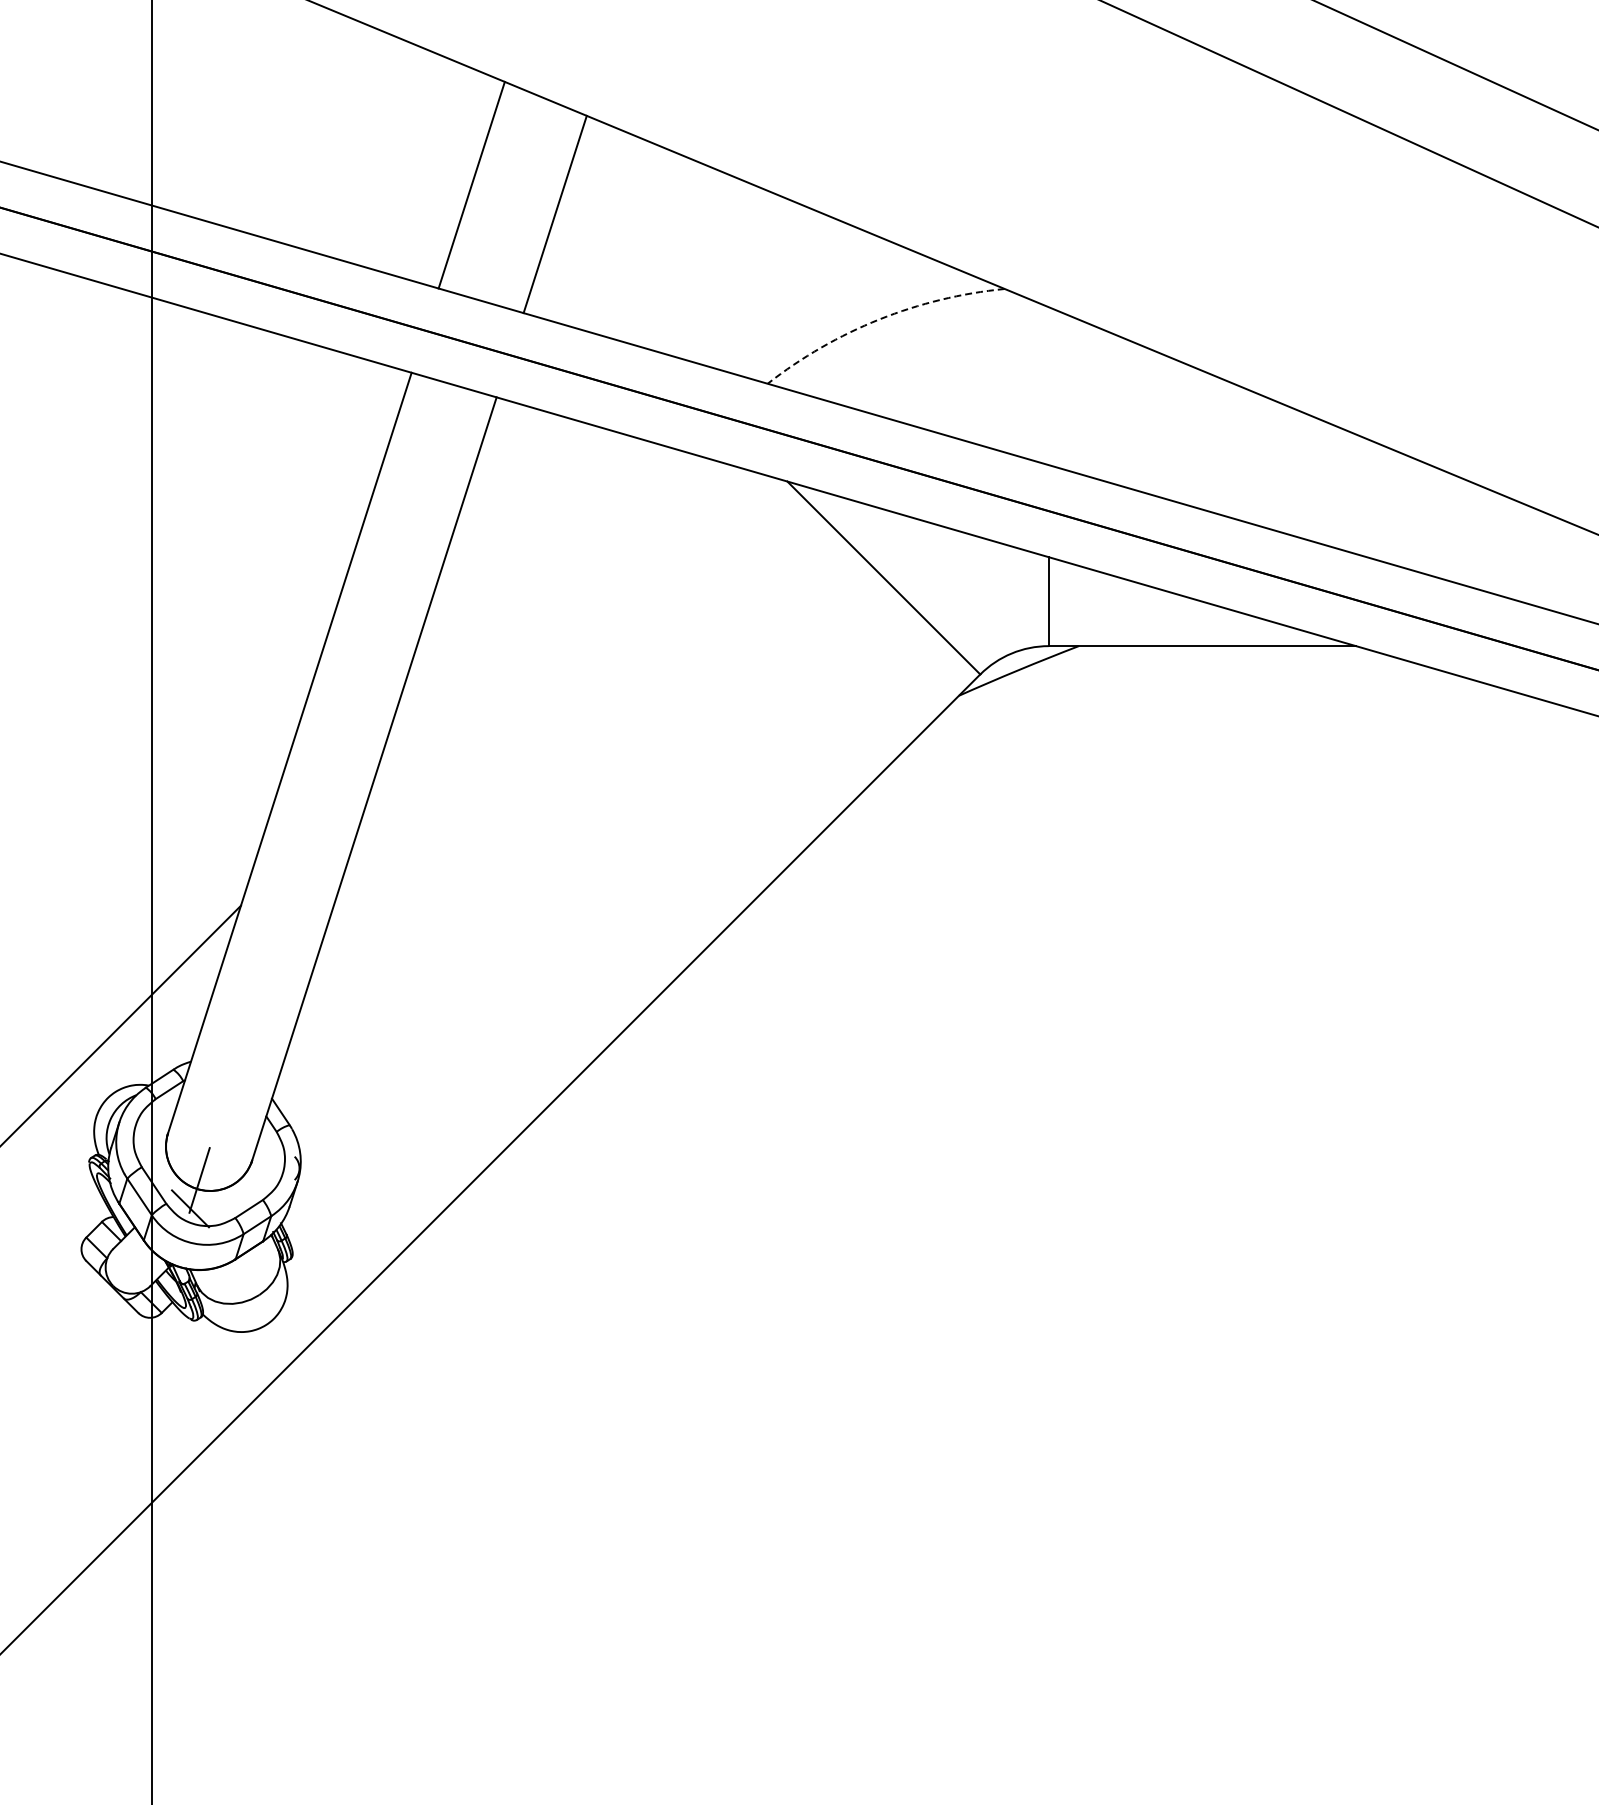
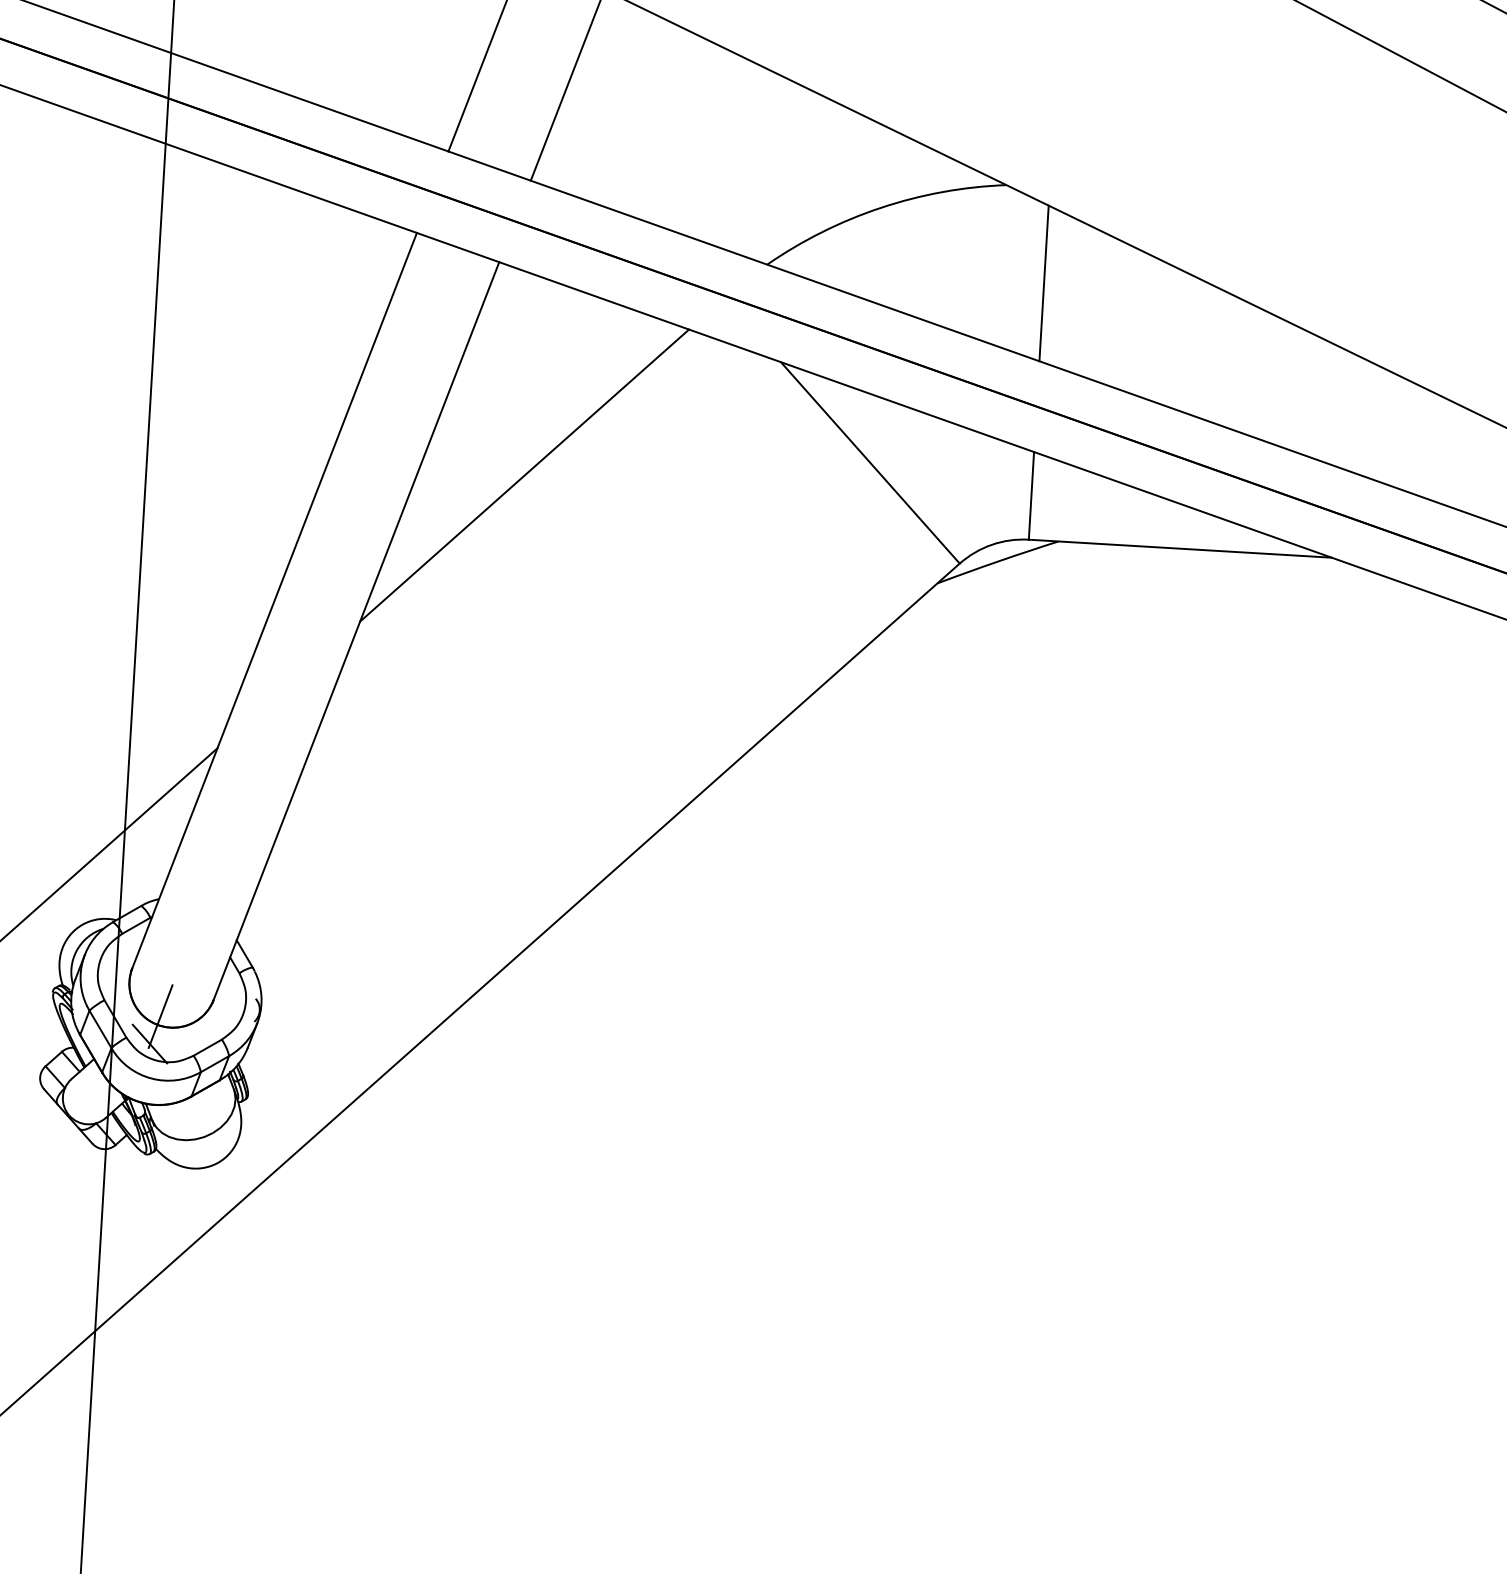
arc: (879, 319) -> (881, 207), dashed -> solid
line: (1048, 386) -> (1043, 283), added
line: (534, 611) -> (524, 475), added

